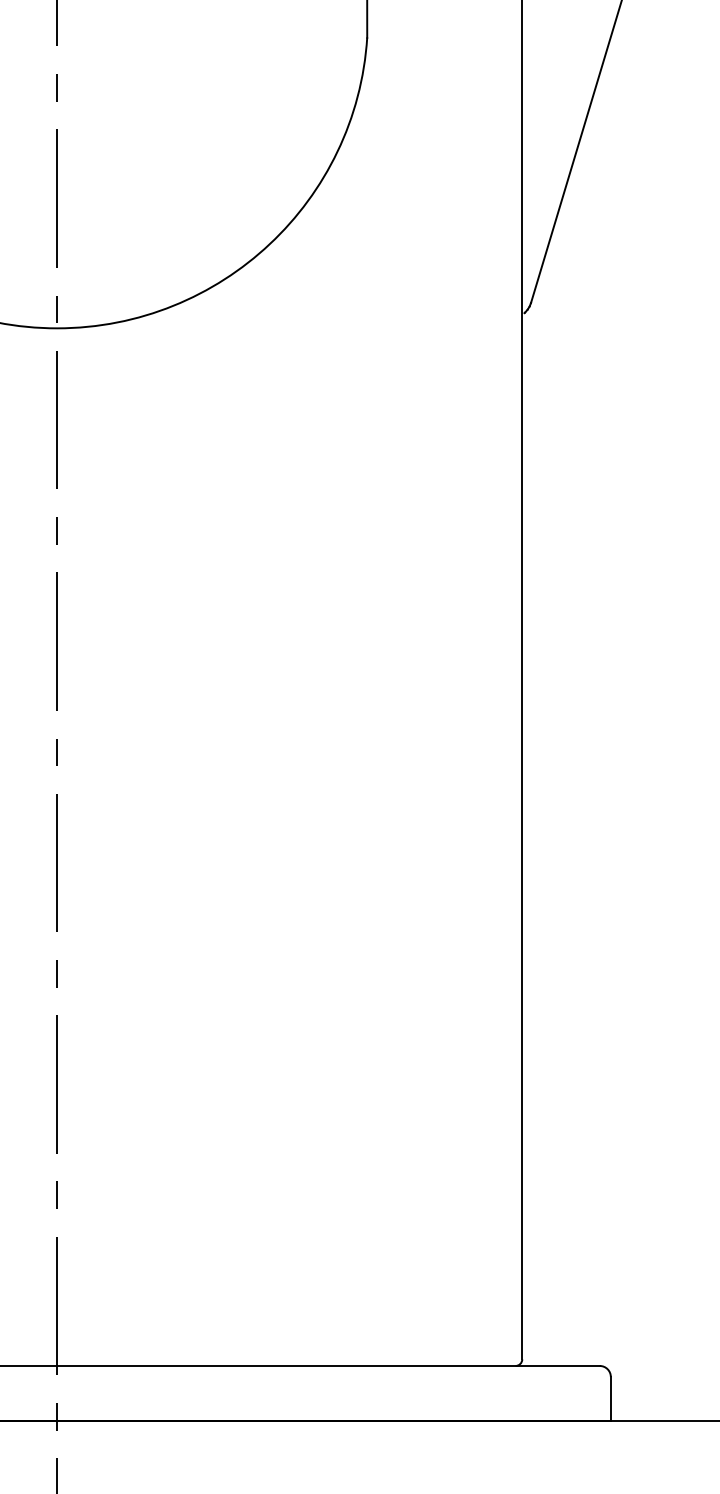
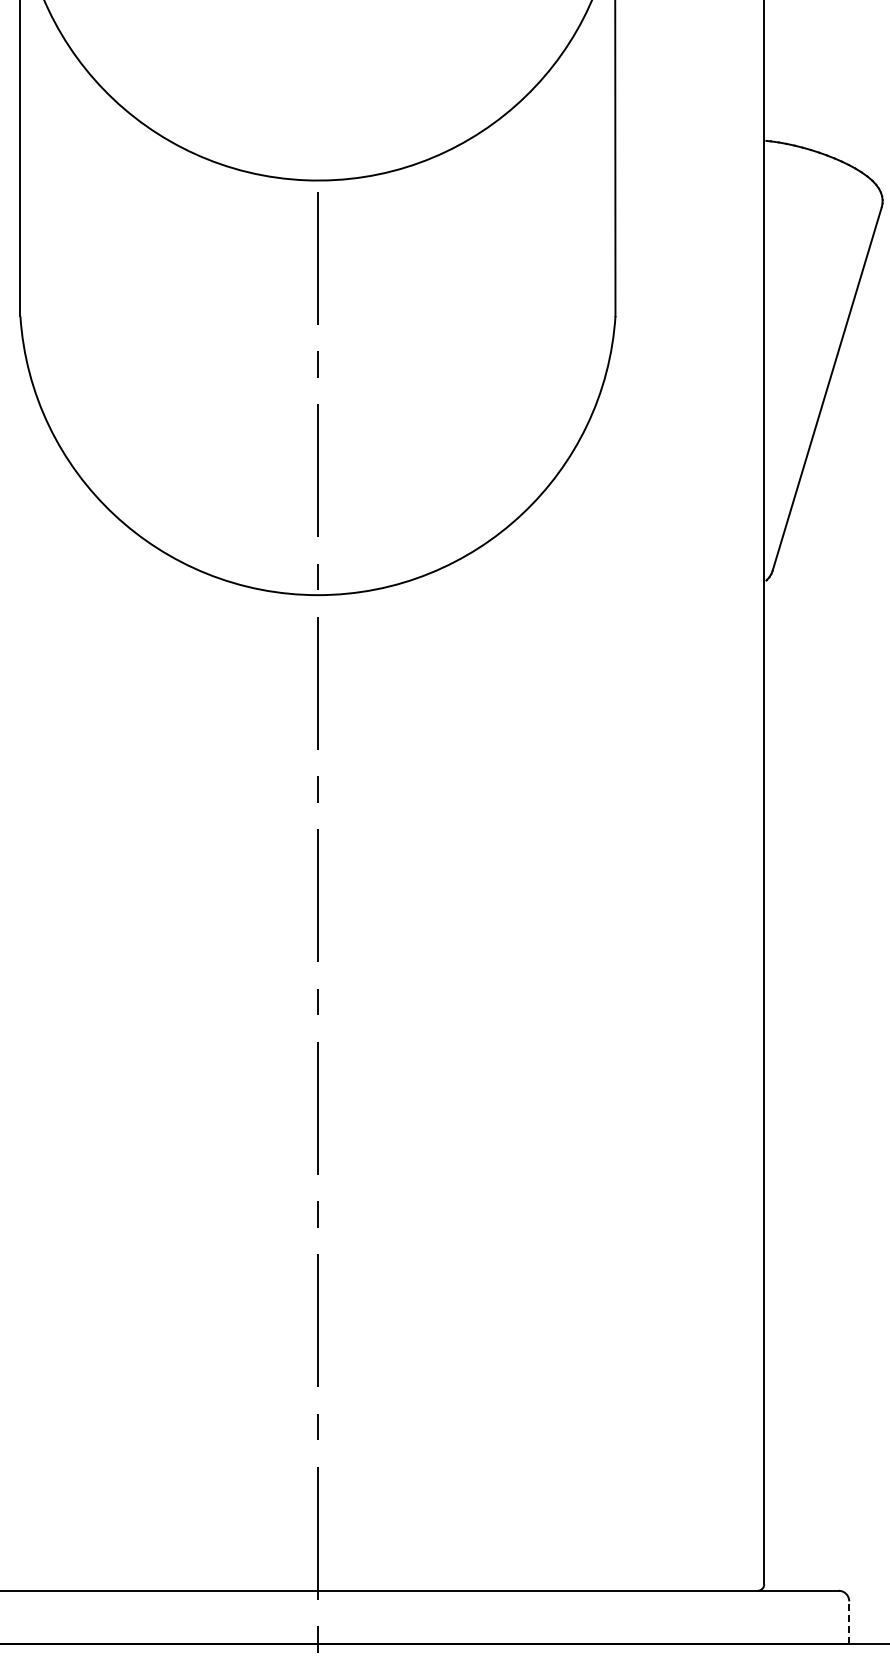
line: (611, 1399) -> (849, 1622), solid -> dashed

